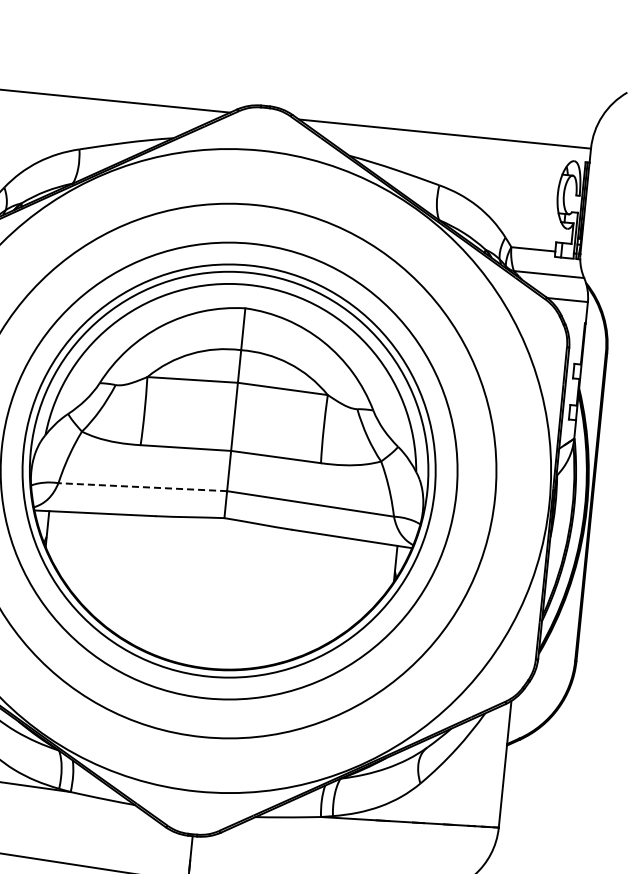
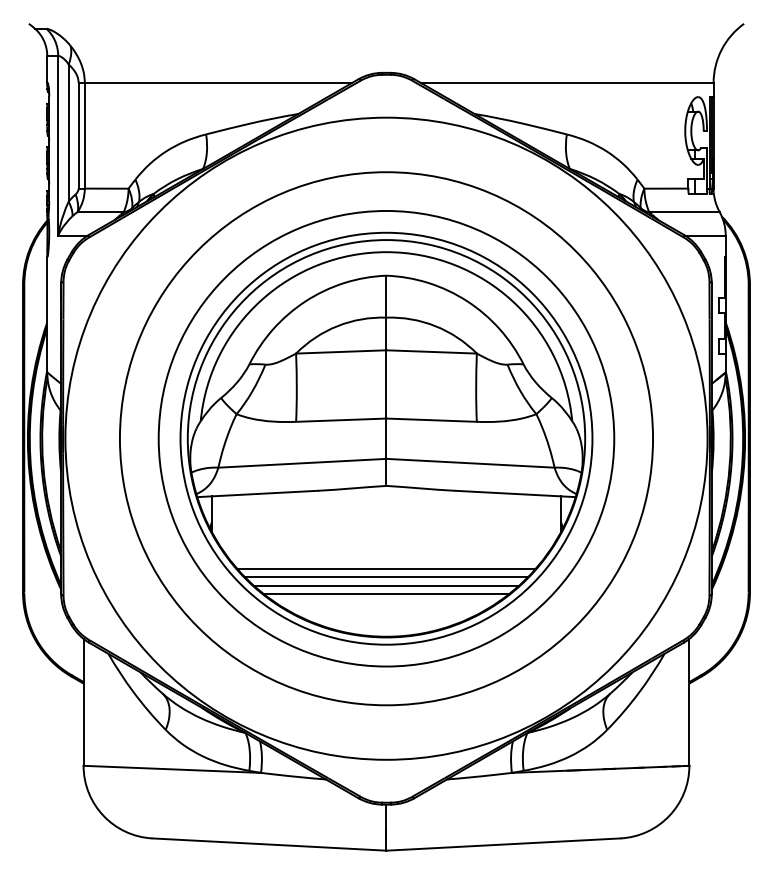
line: (141, 487) -> (301, 463), dashed -> solid
line: (216, 600) -> (386, 568), added
line: (215, 608) -> (386, 576), added
line: (214, 617) -> (386, 585), added
line: (213, 625) -> (386, 593), added

